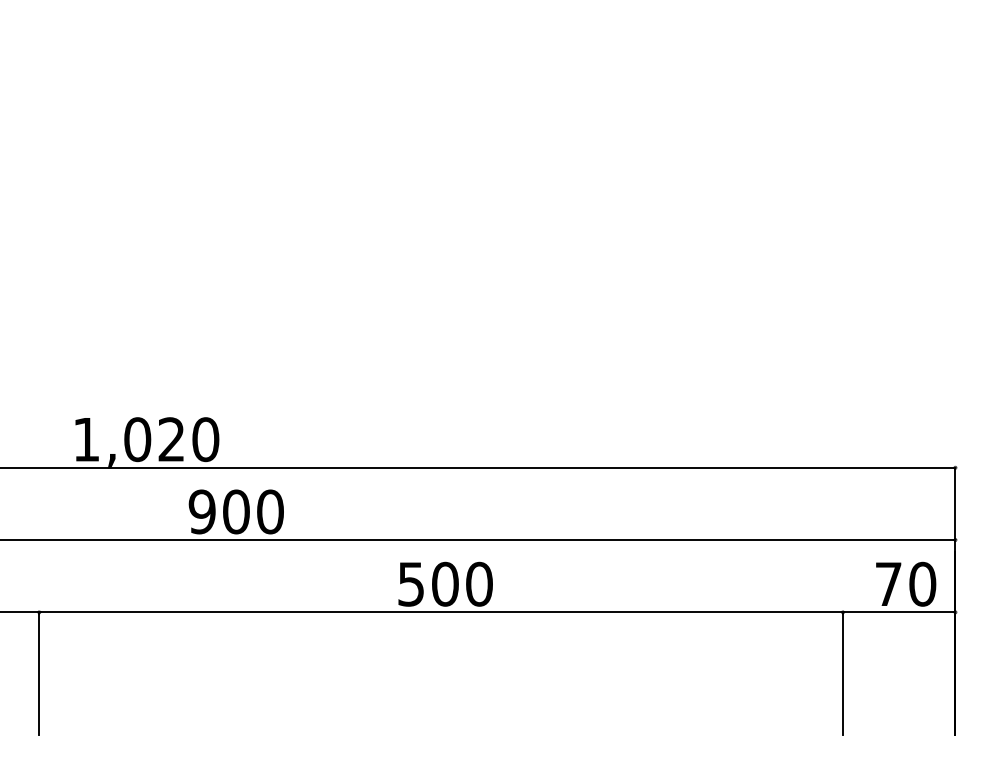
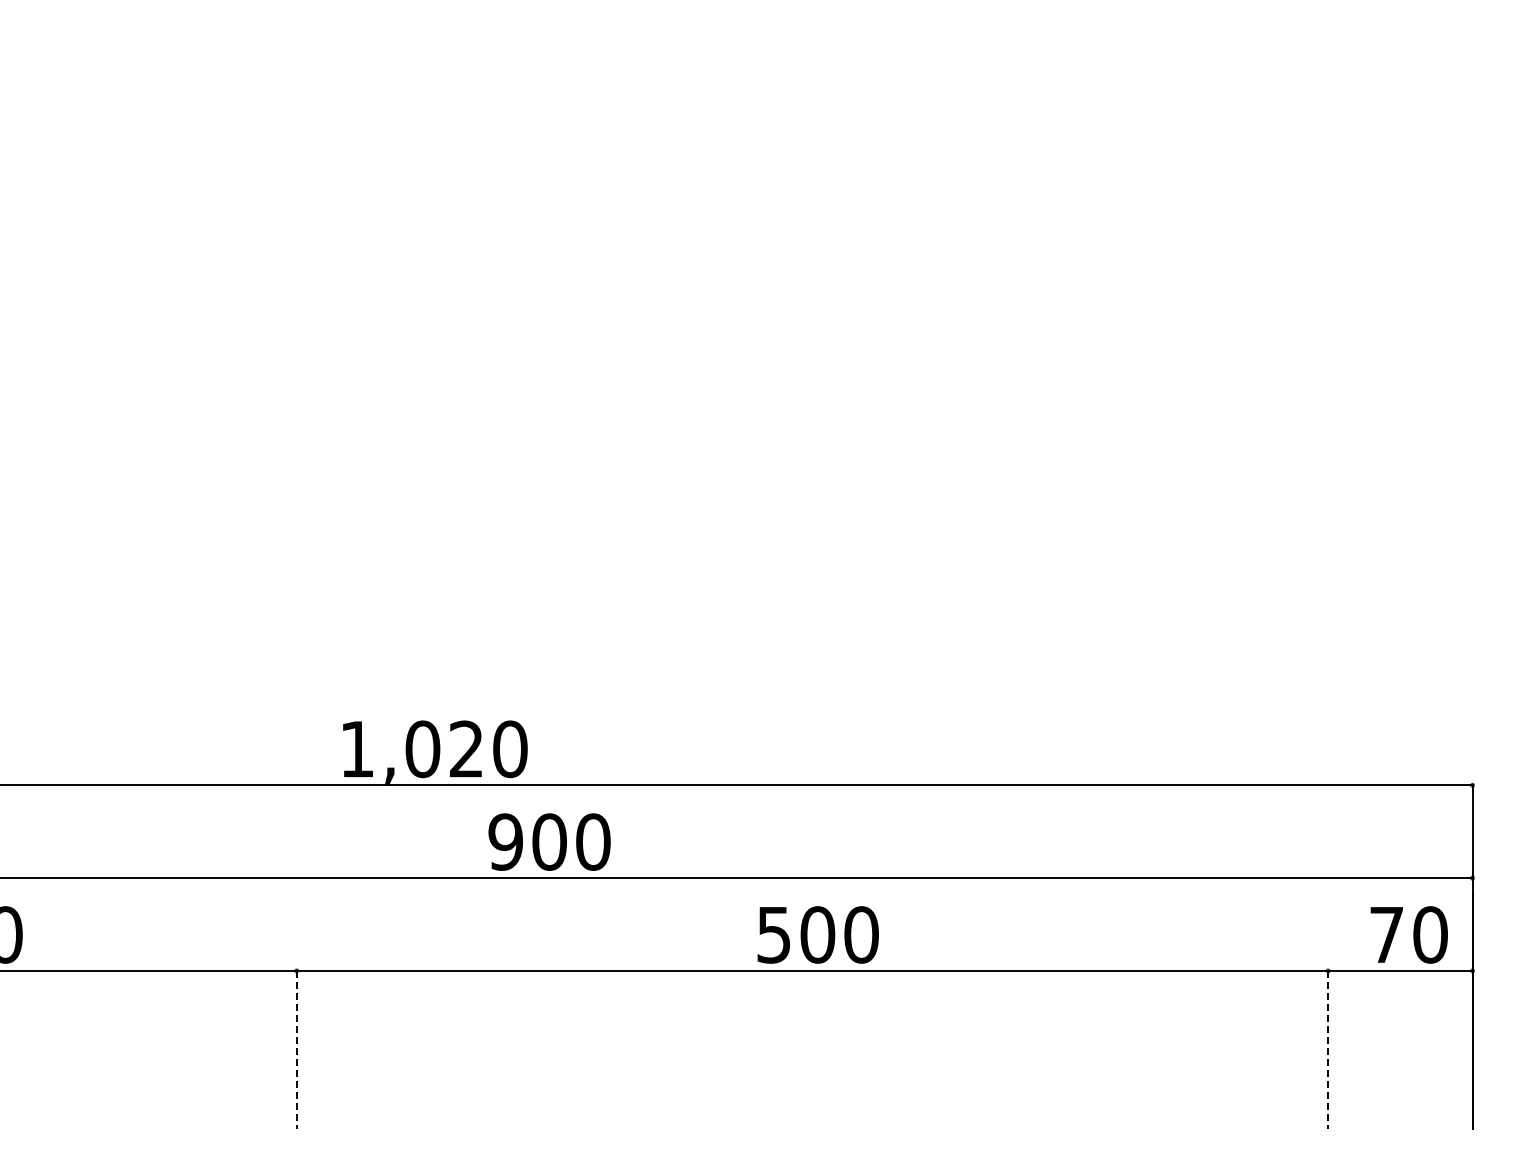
line: (39, 673) -> (296, 1049), solid -> dashed
line: (843, 673) -> (1328, 1049), solid -> dashed

